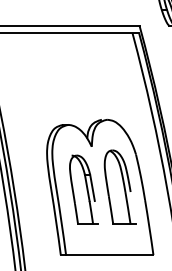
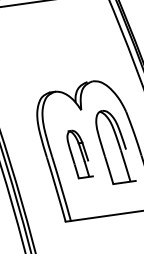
part: (83, 189) -> (79, 153), size x0.7

